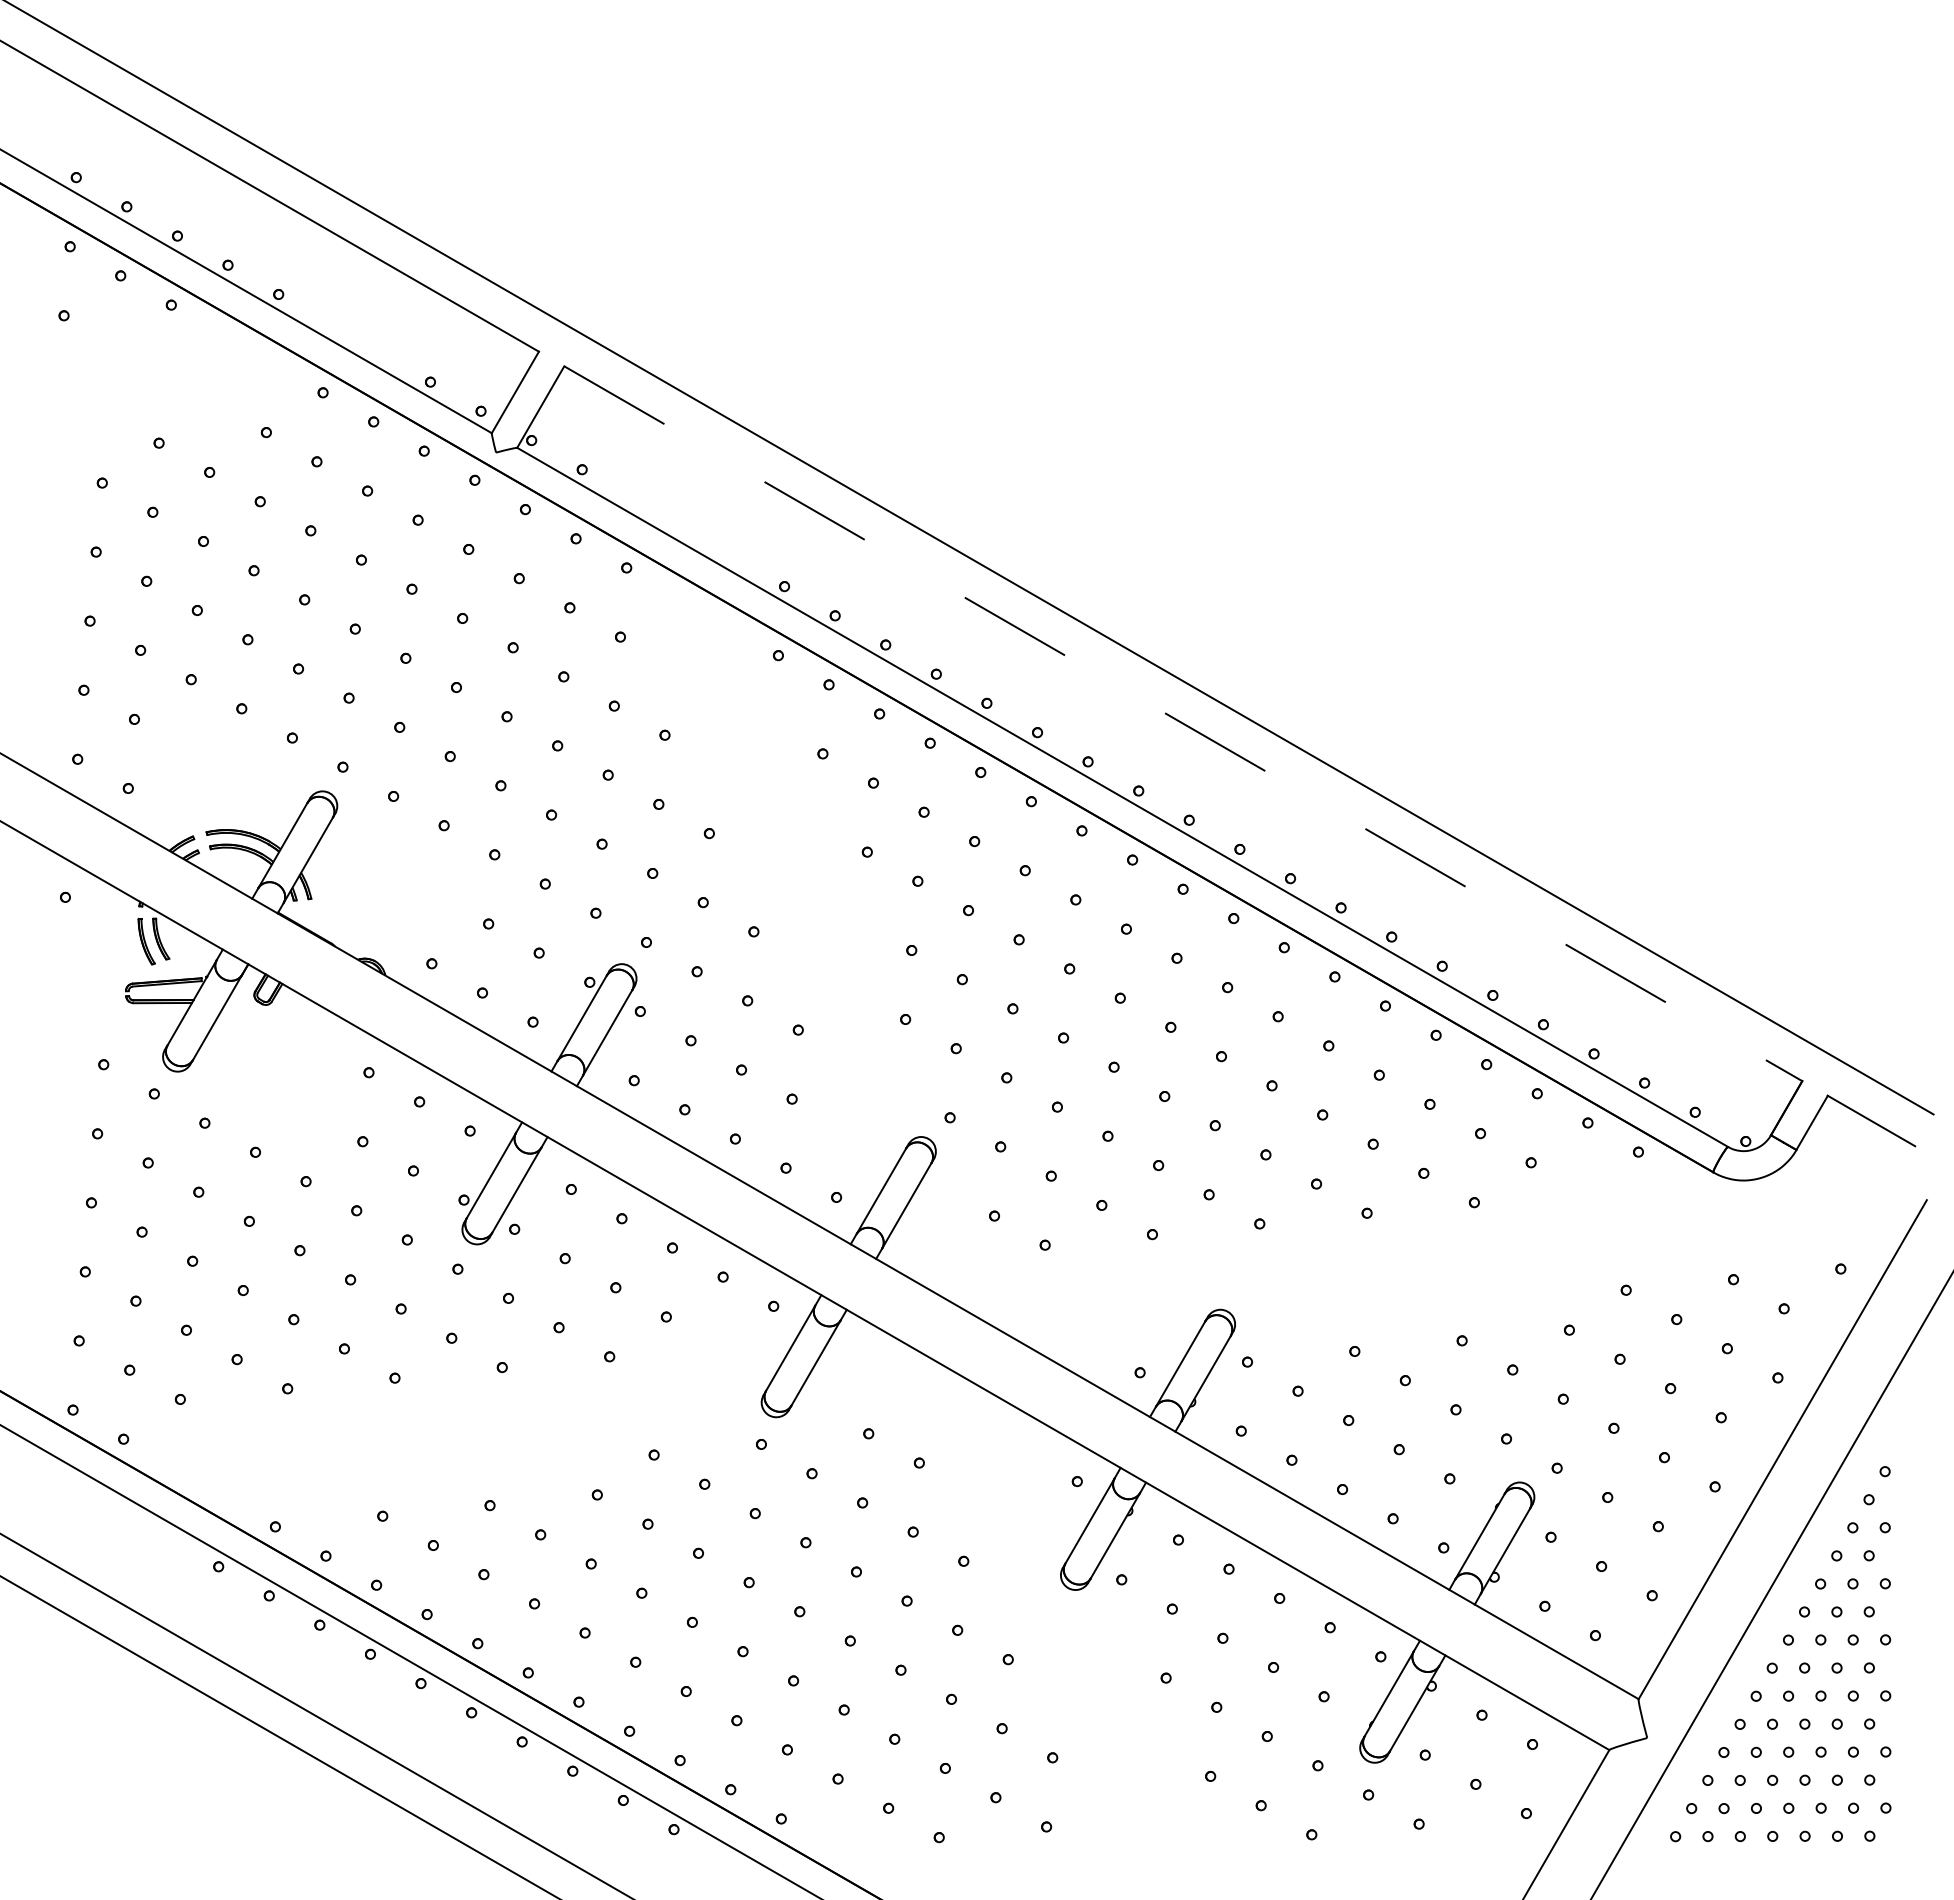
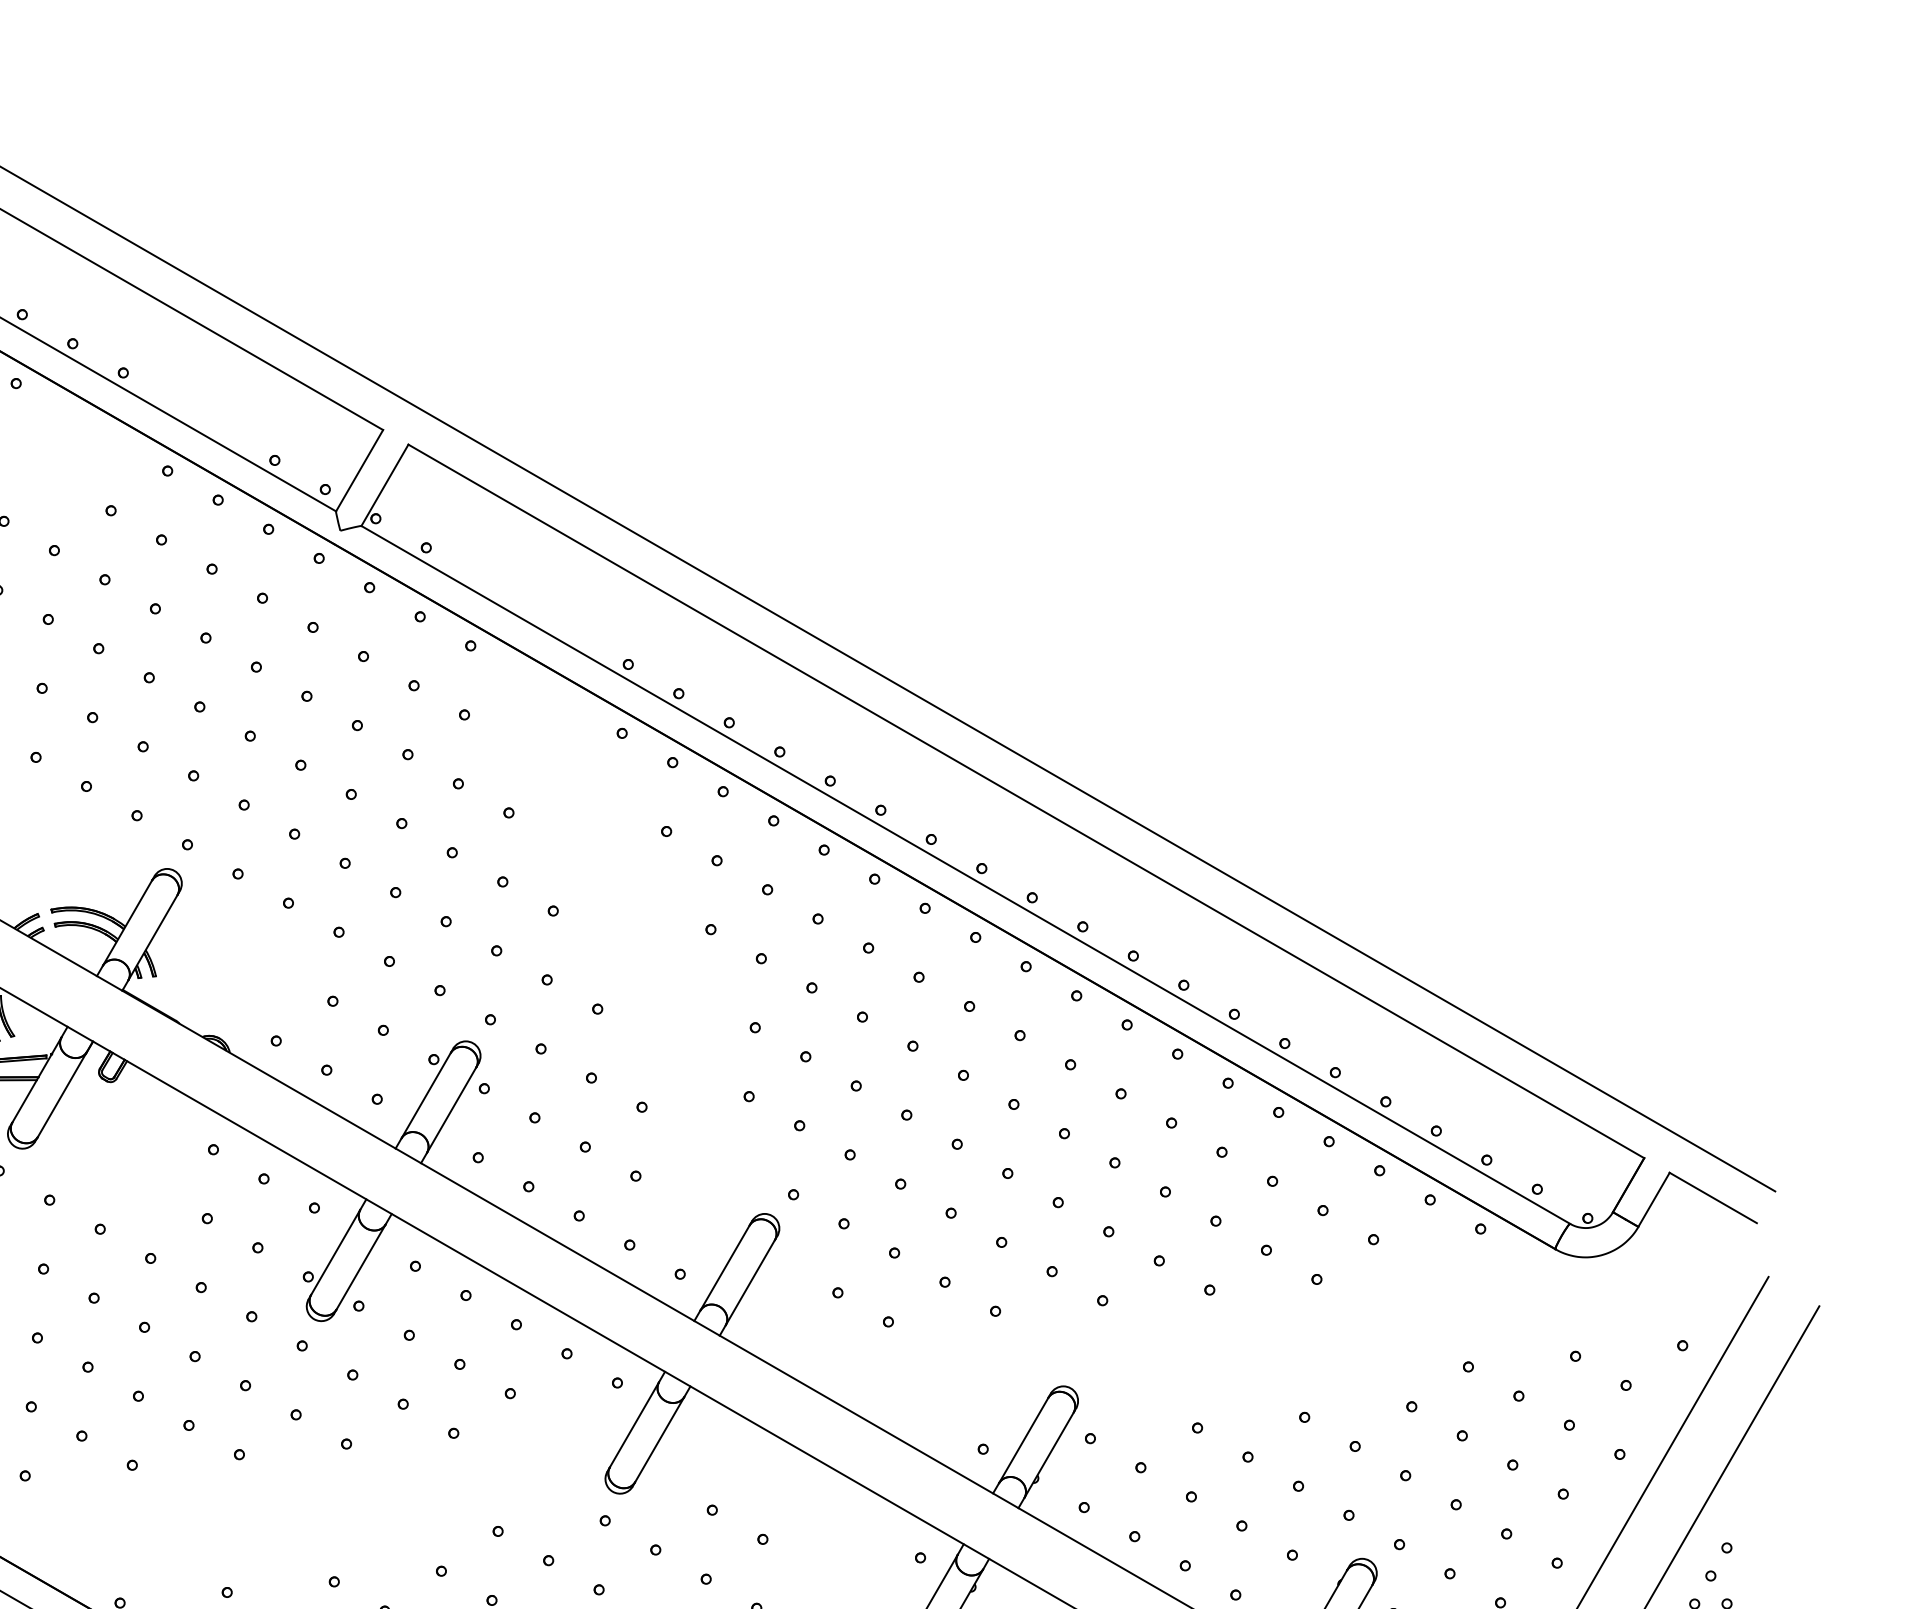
line: (1183, 723) -> (1026, 801), dashed -> solid

